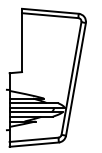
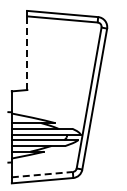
line: (22, 42) -> (27, 53), solid -> dashed
line: (34, 139) -> (42, 174), solid -> dashed

